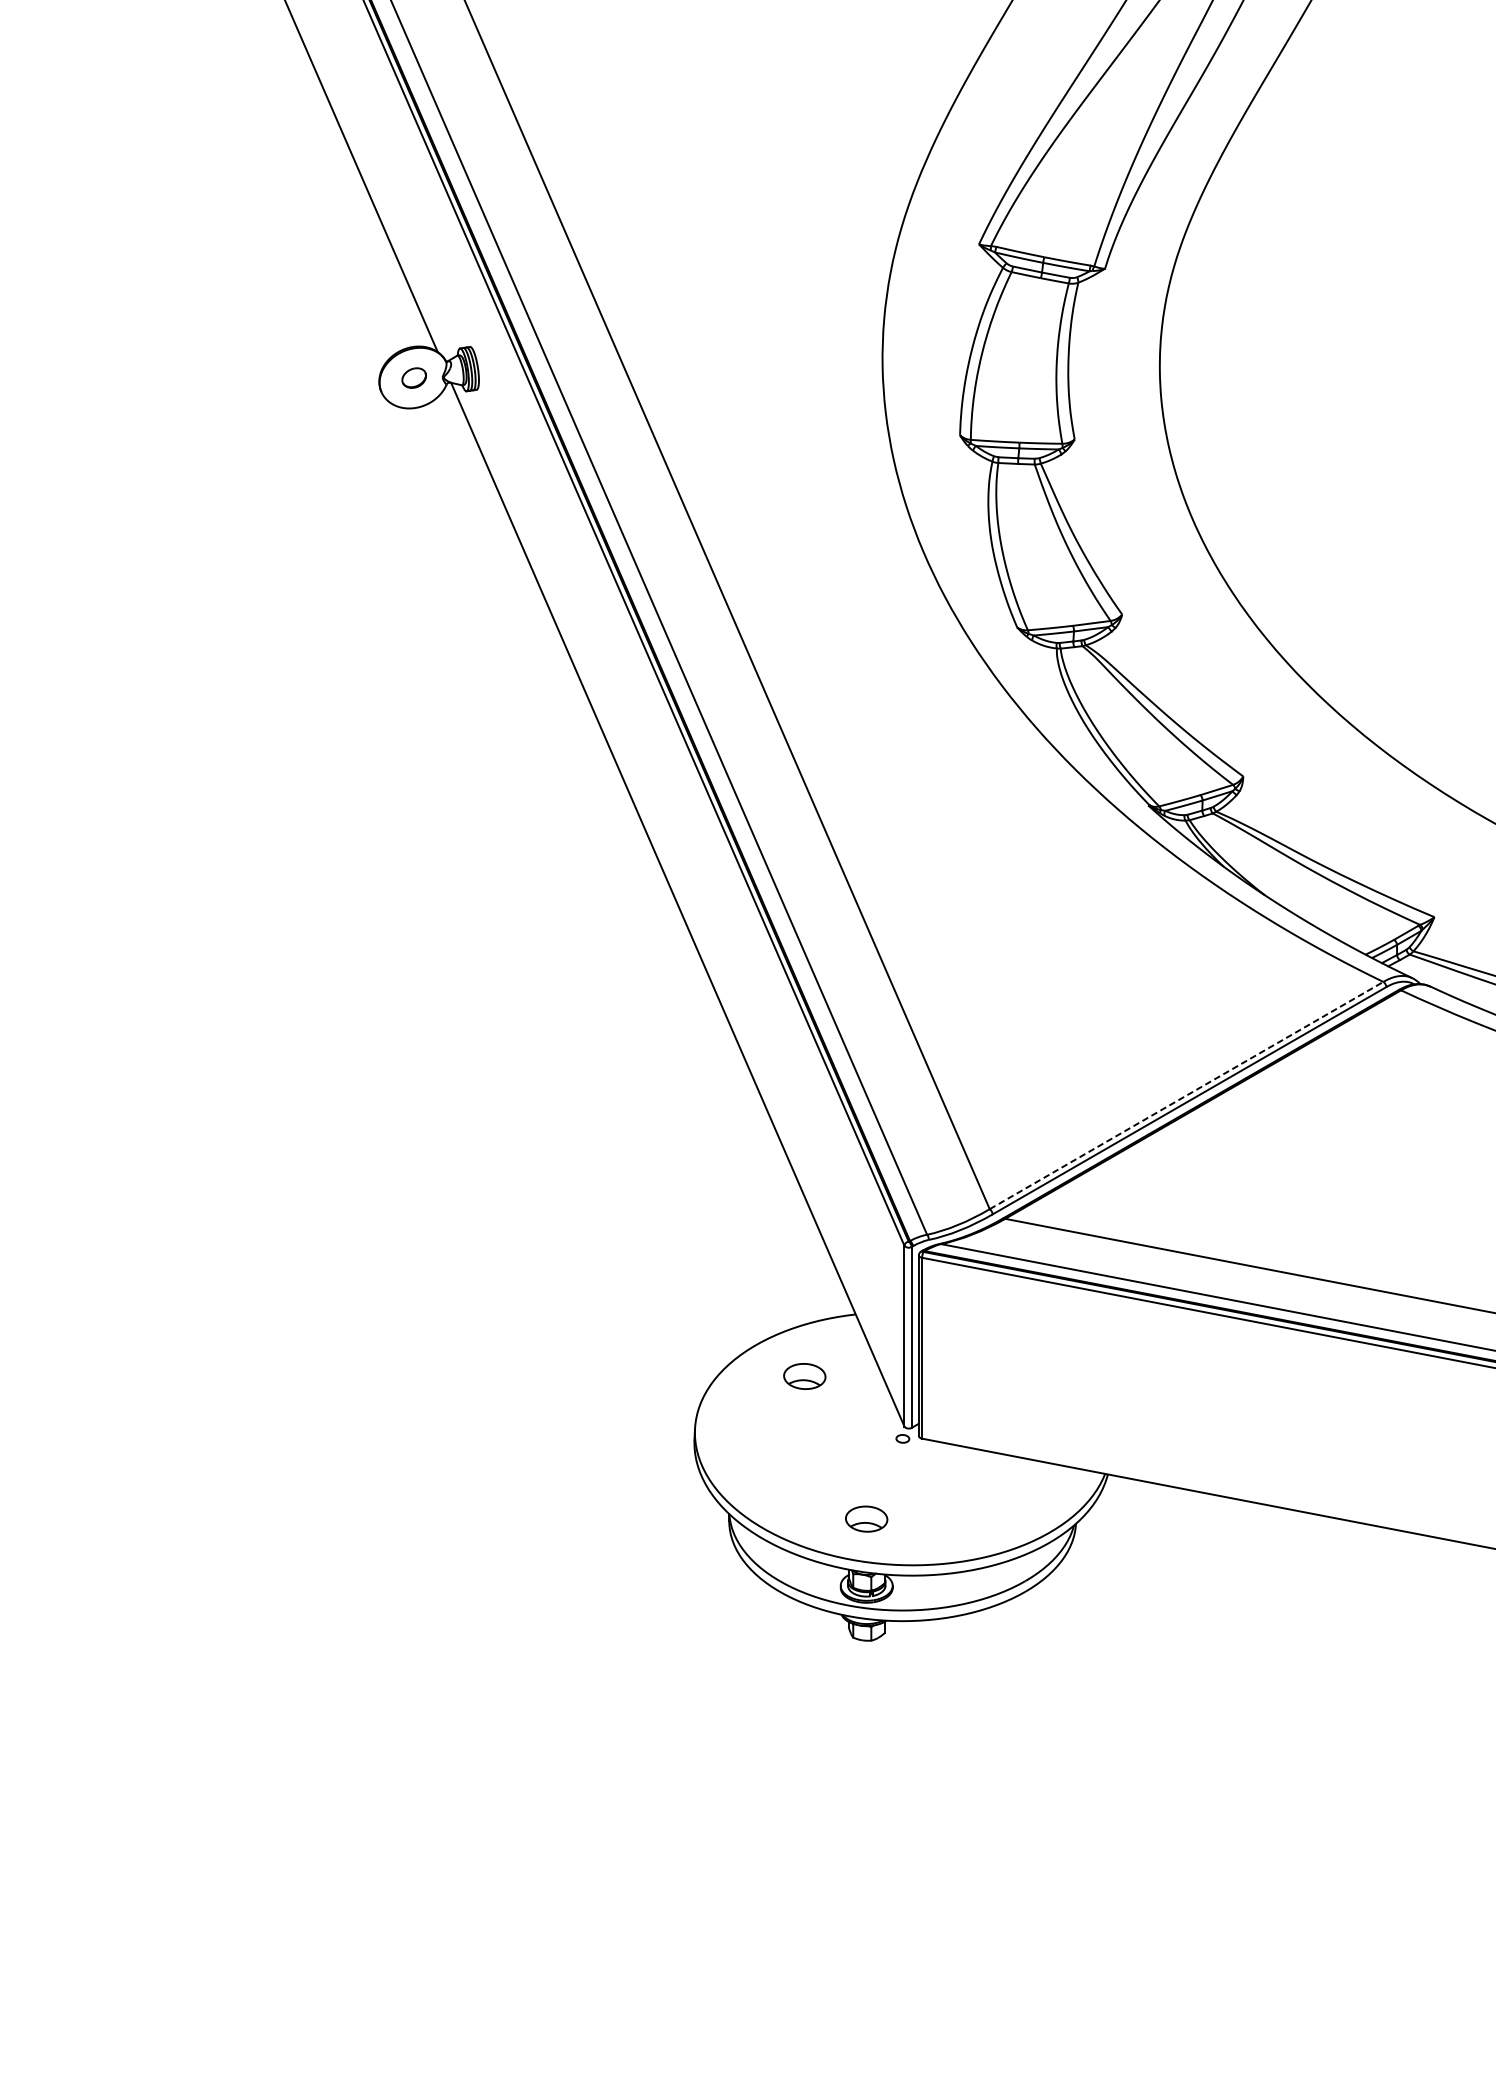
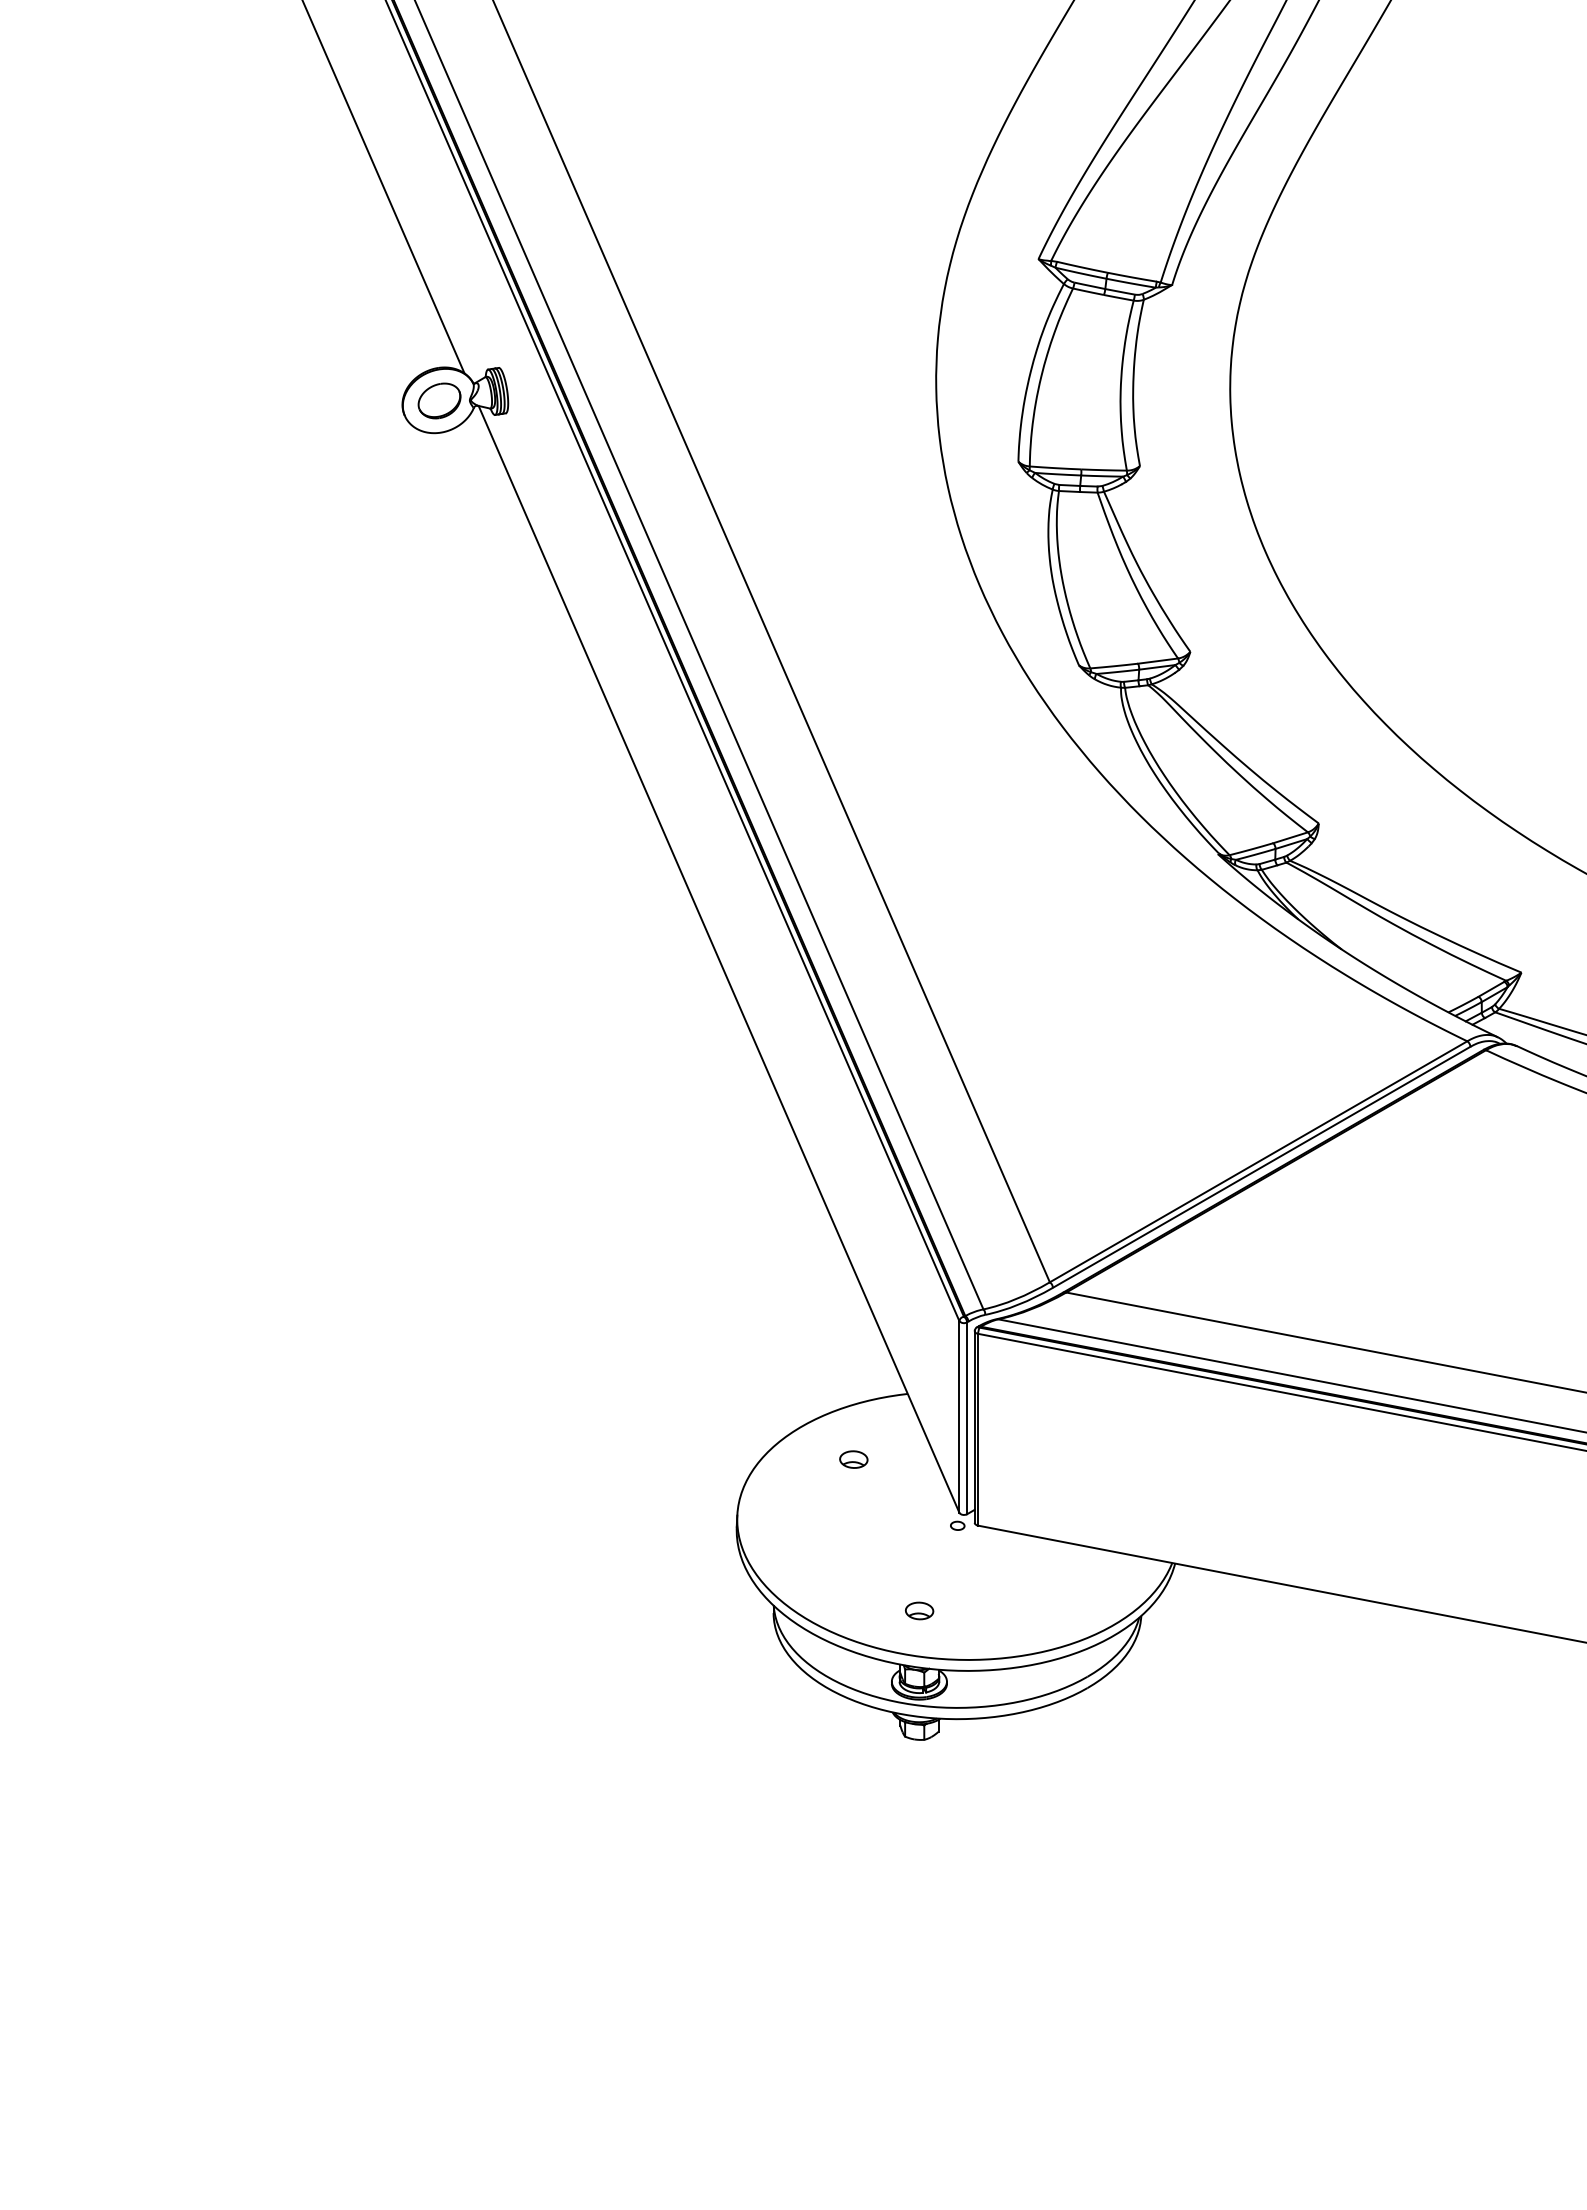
part: (414, 377) -> (439, 400), size x1.67
line: (1187, 1095) -> (1259, 1161), dashed -> solid
part: (804, 1376) -> (853, 1459), size x0.62
part: (866, 1518) -> (919, 1610), size x0.62

